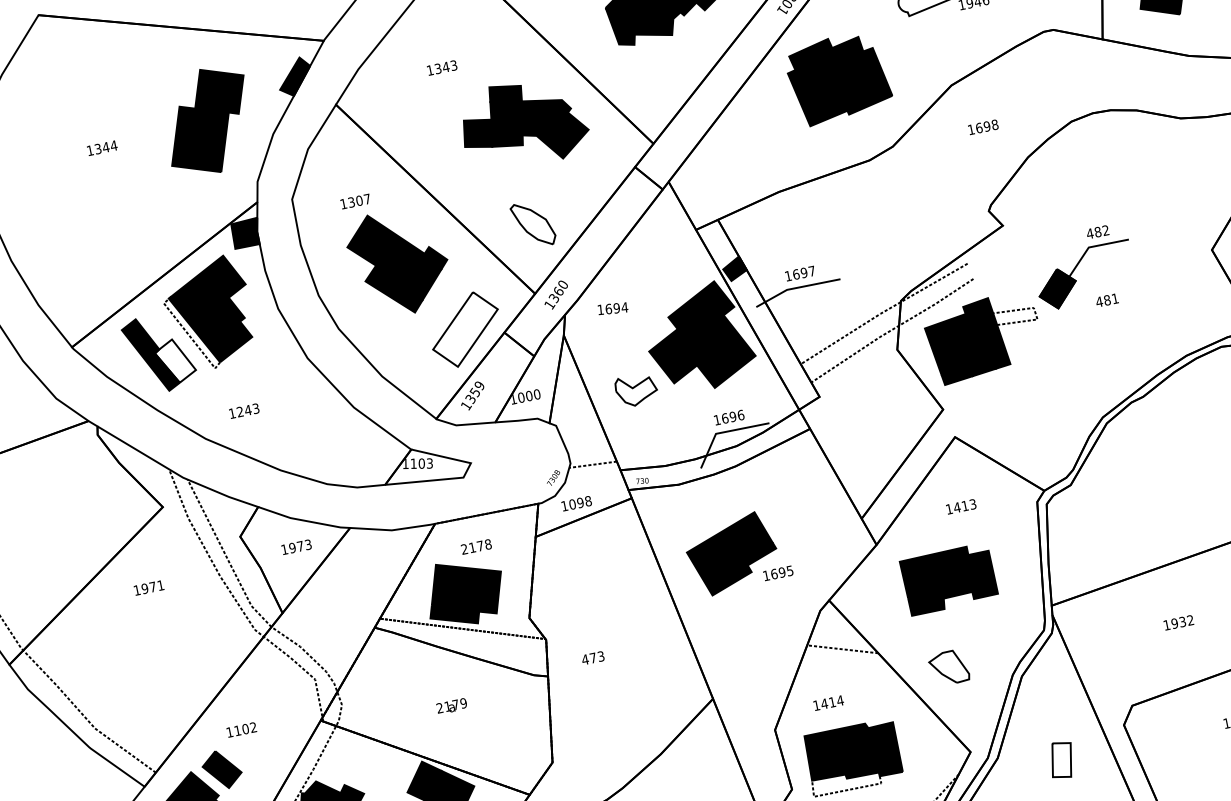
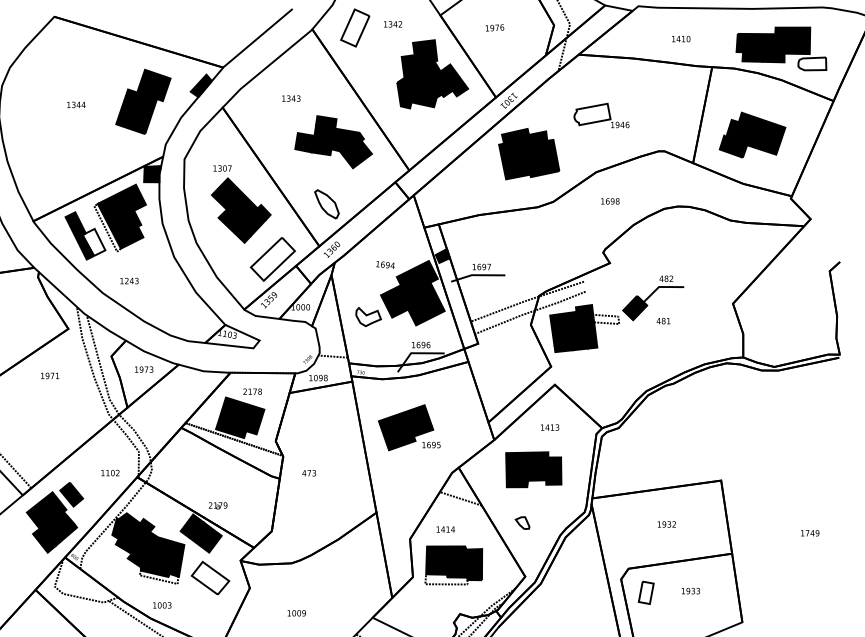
text: (612, 307) -> (385, 264), moved
part: (948, 666) -> (522, 522), size x0.6
text: (450, 705) -> (217, 505), moved
text: (241, 728) -> (110, 472), moved
part: (1060, 759) -> (645, 592), moved

